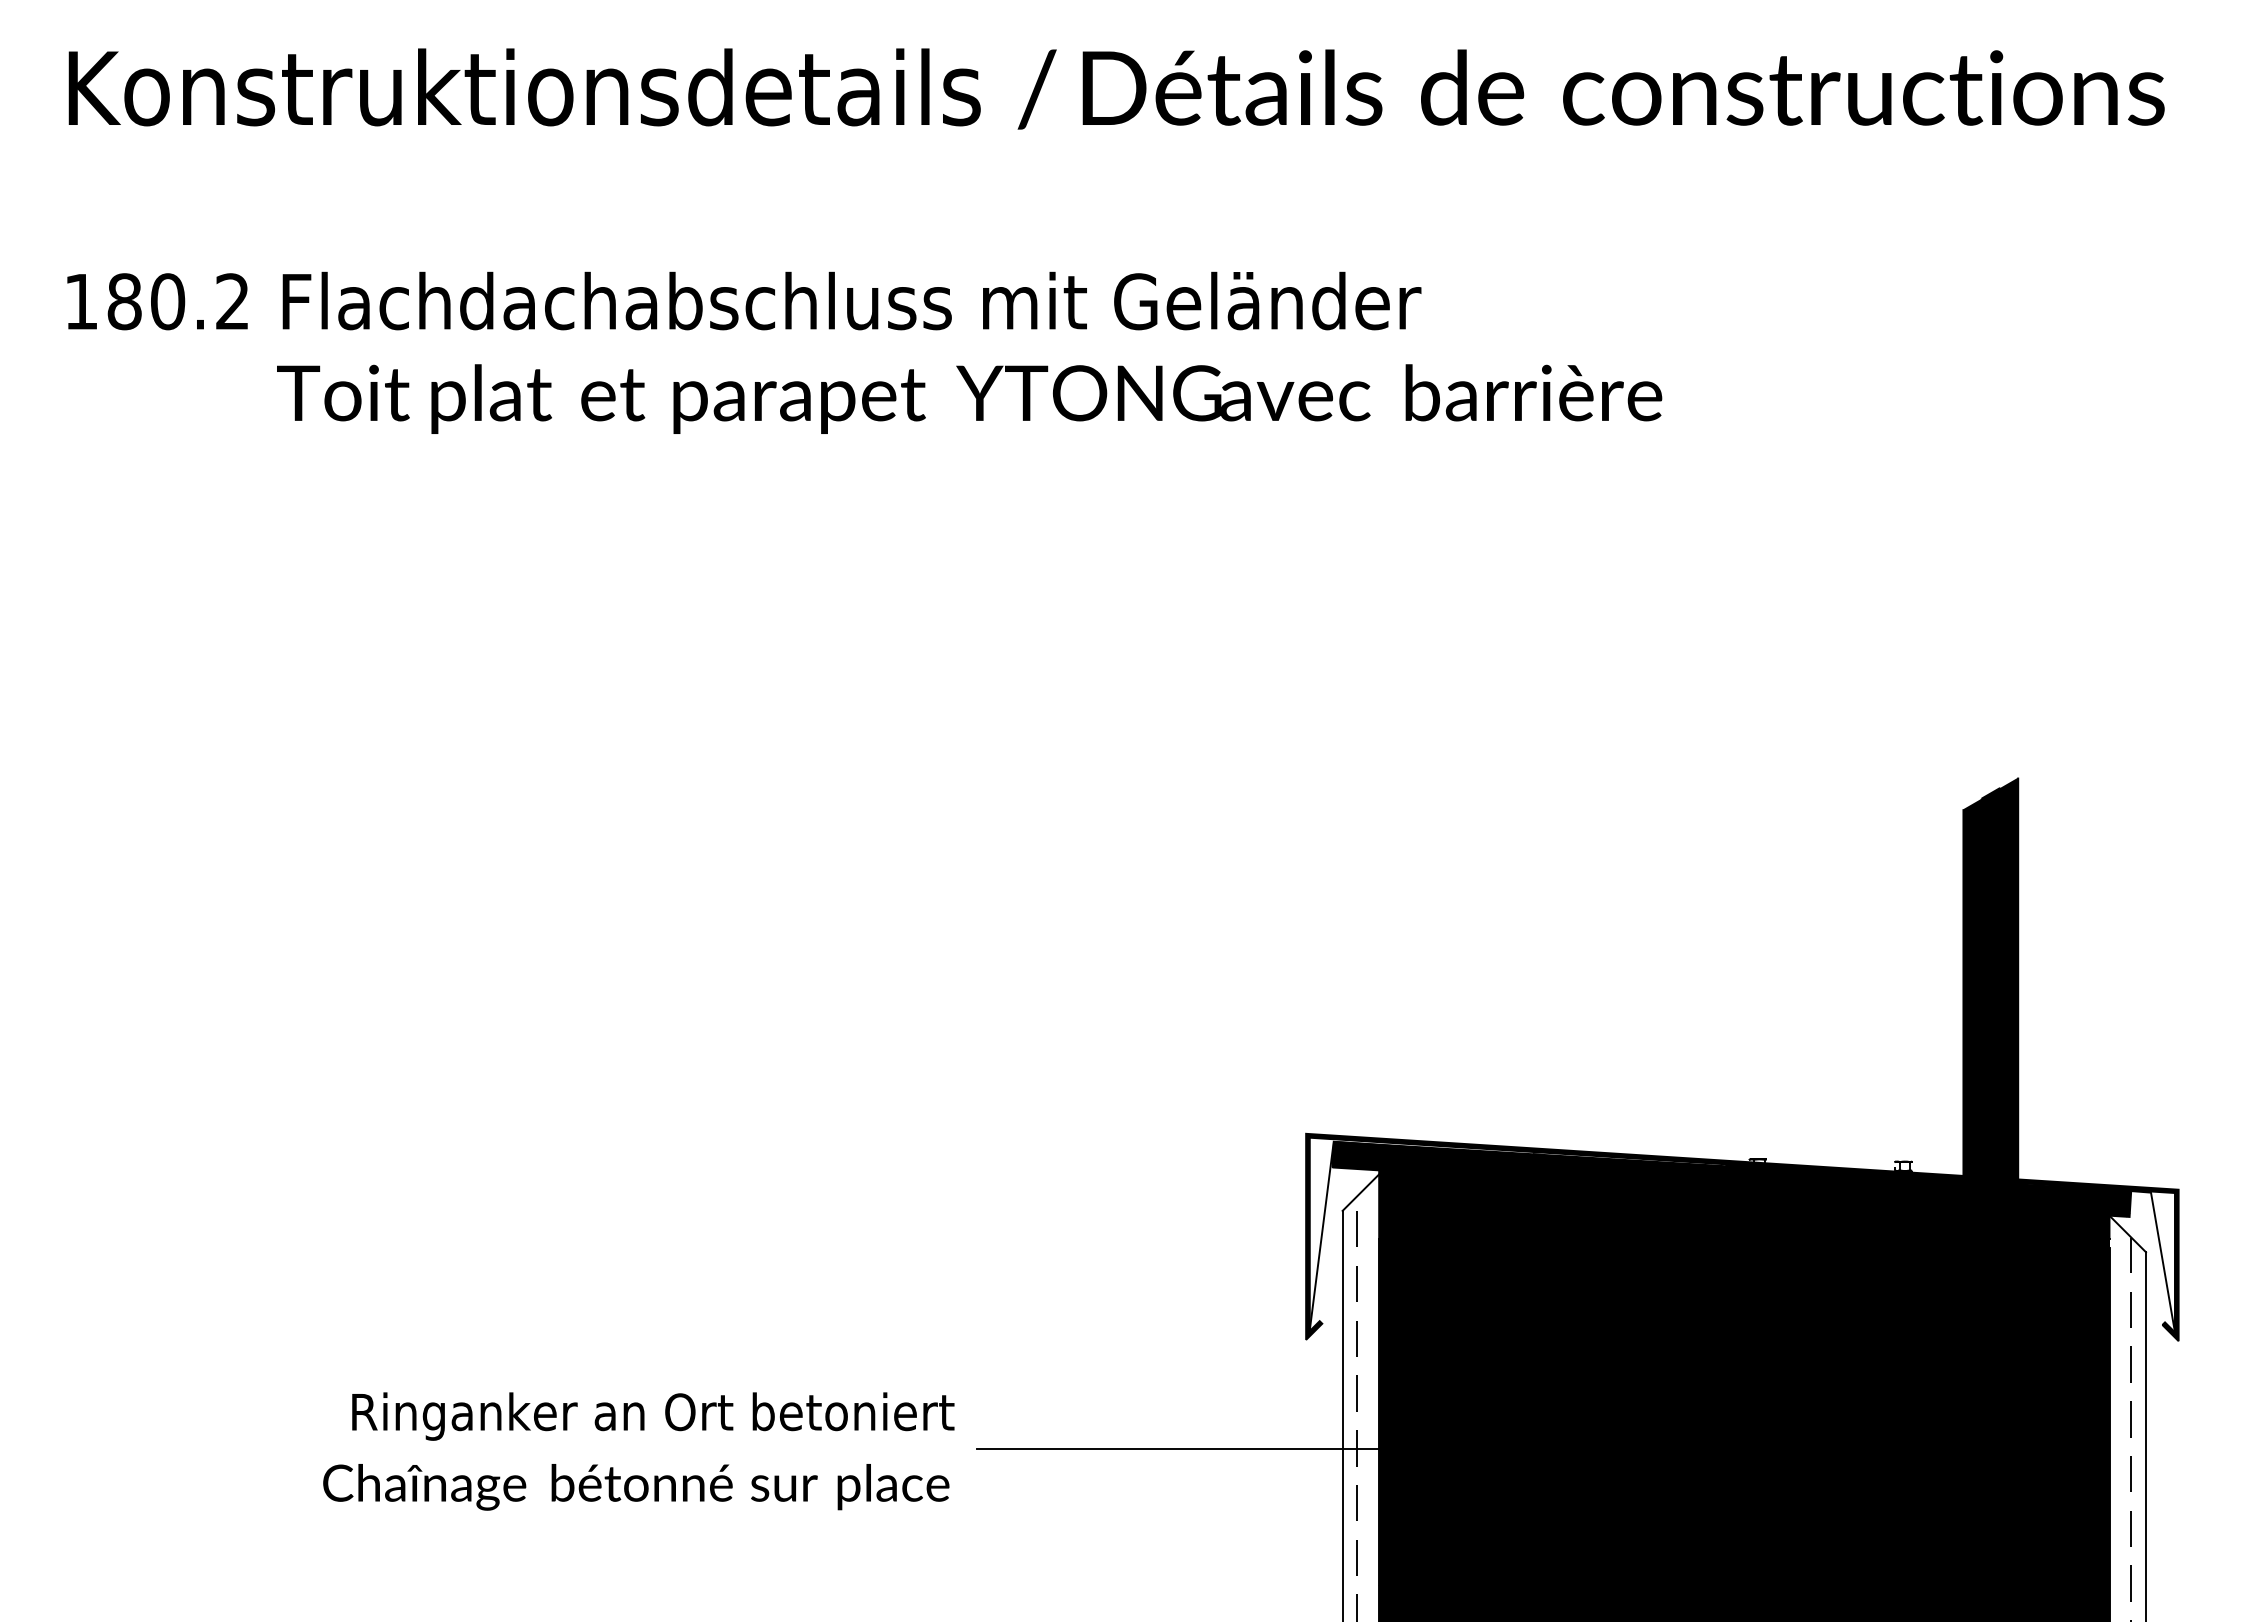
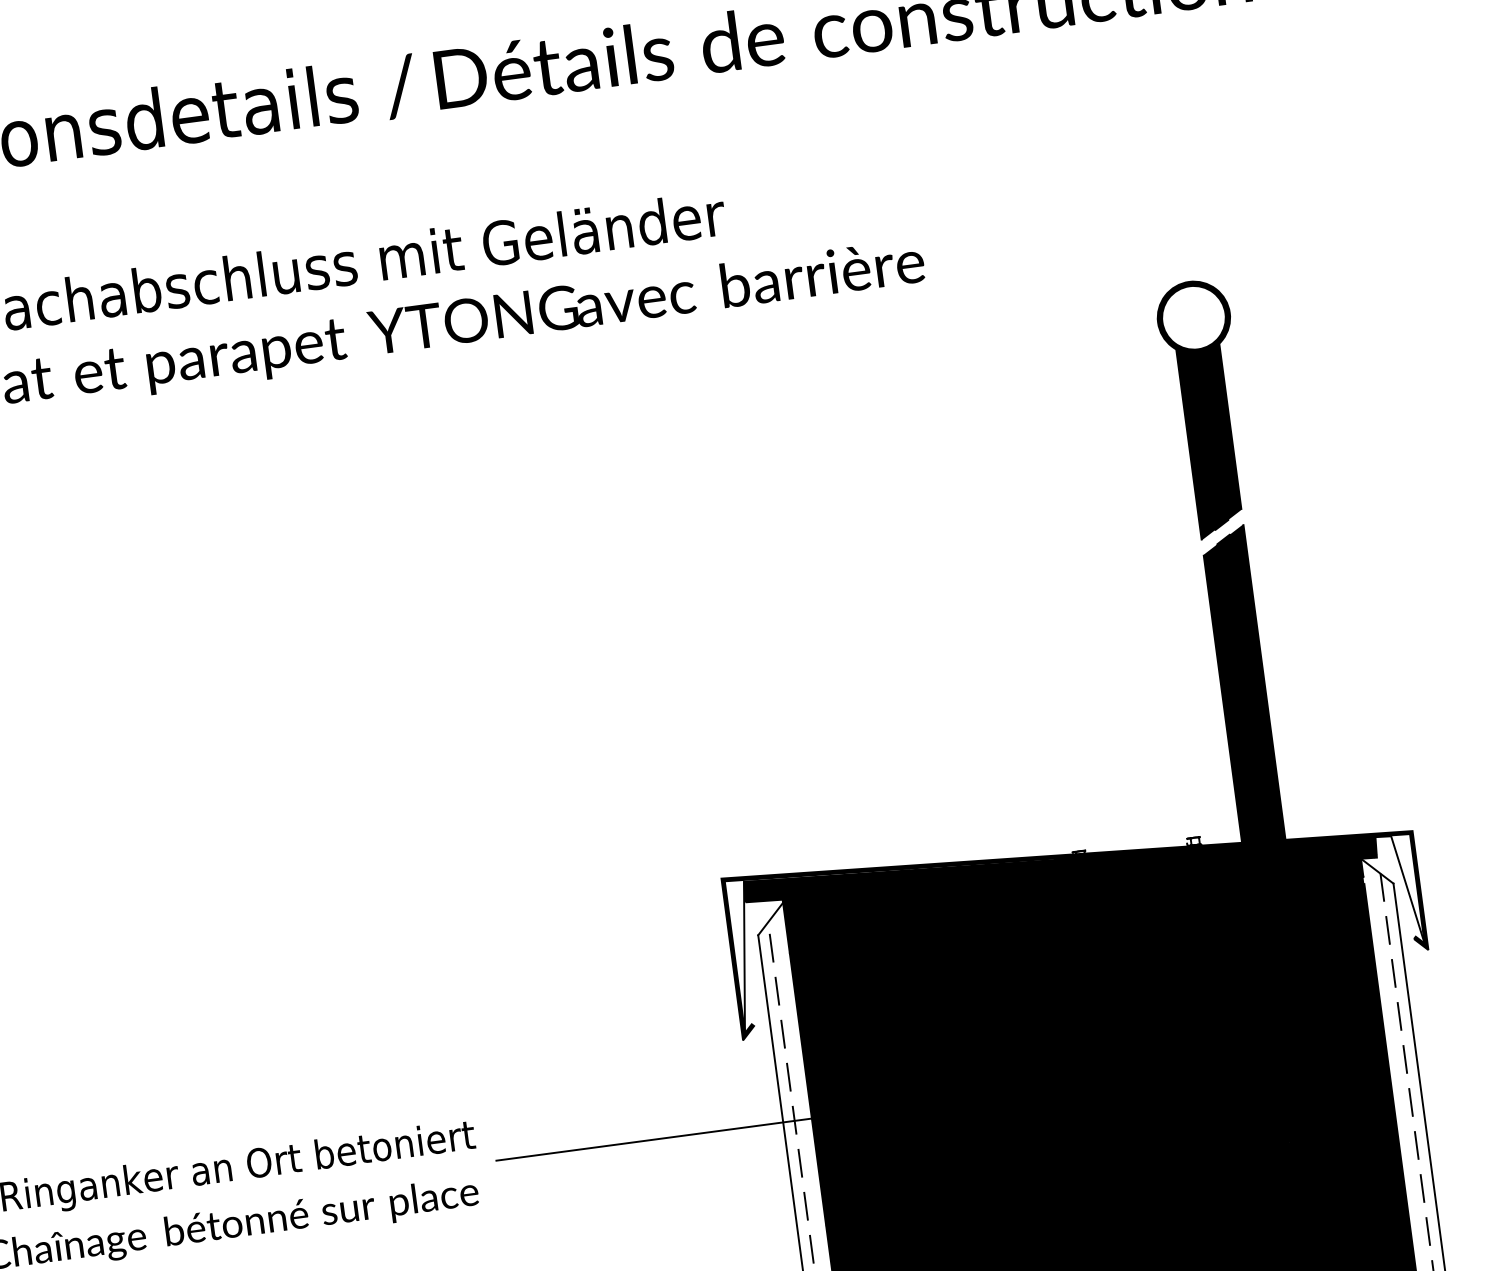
part: (1990, 627) -> (1205, 409), added

